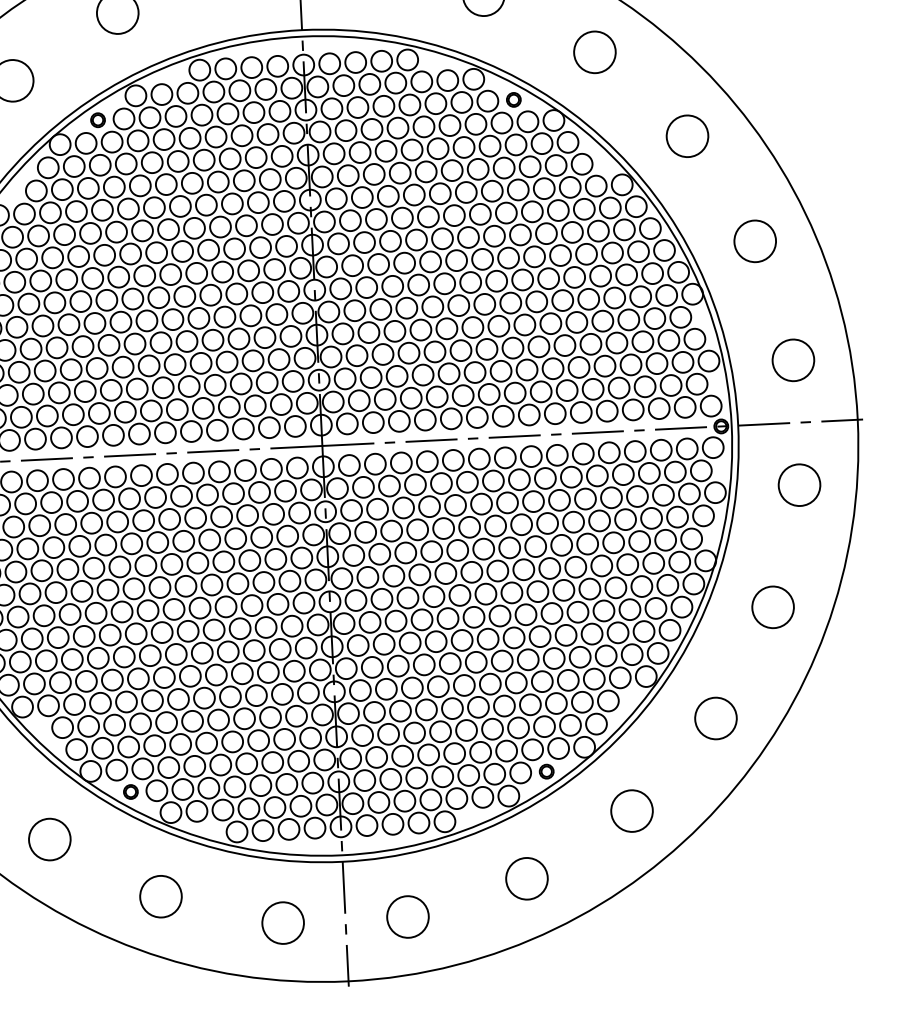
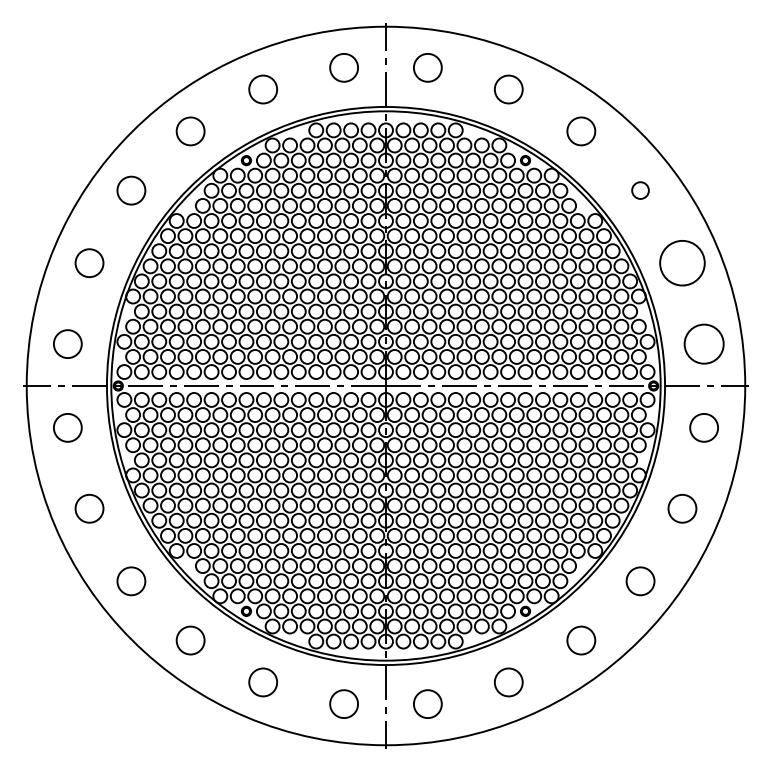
circle: (687, 136) -> (640, 190), size x0.6
circle: (755, 241) -> (682, 263), size x1.6
circle: (792, 359) -> (703, 343), size x1.4

